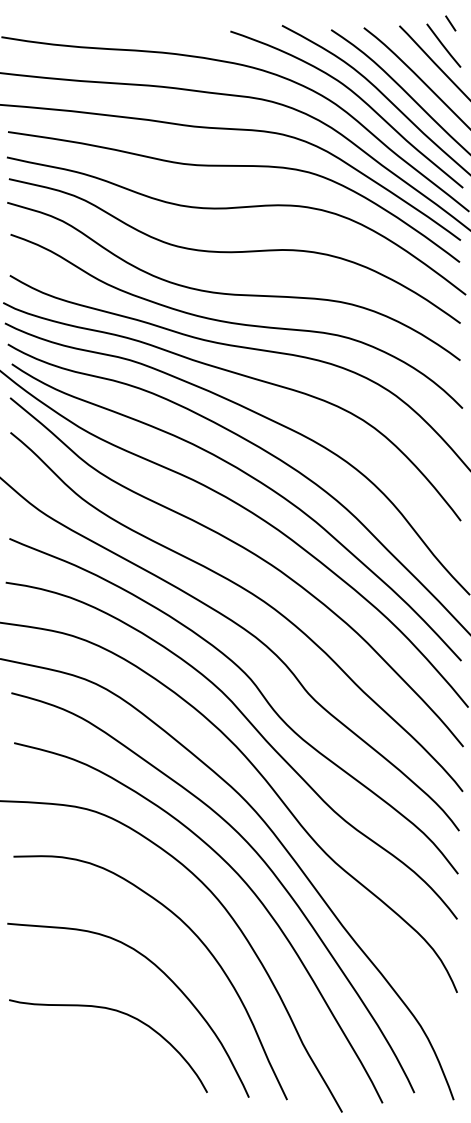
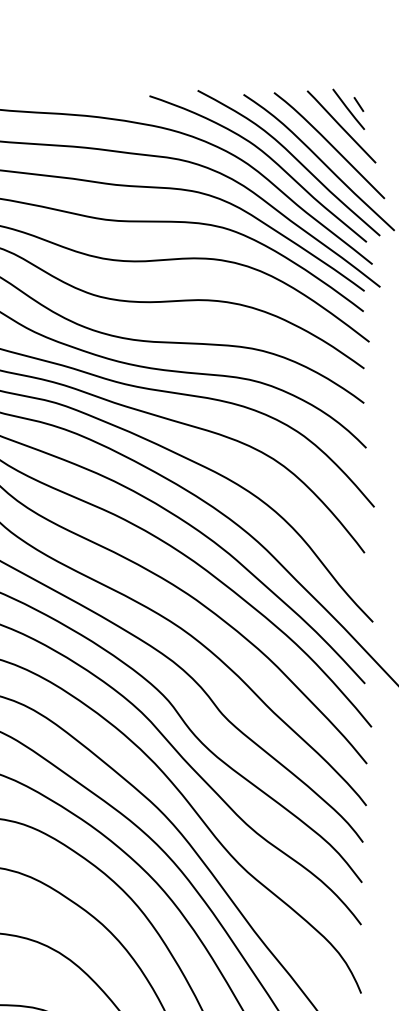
line: (450, 23) -> (358, 104), moved

